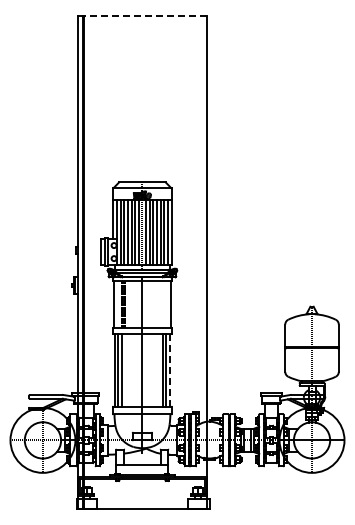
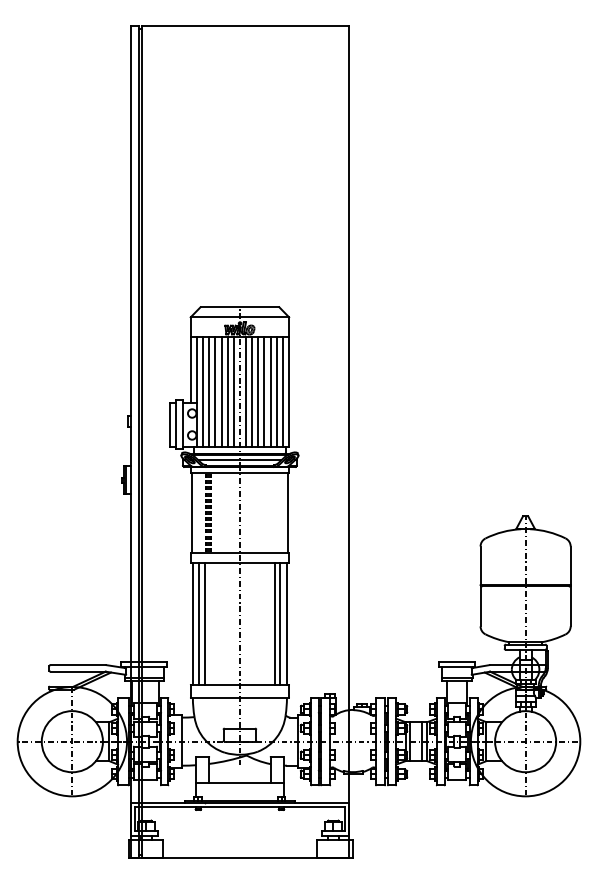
line: (145, 15) -> (245, 25), dashed -> solid
line: (170, 370) -> (287, 623), dashed -> solid

